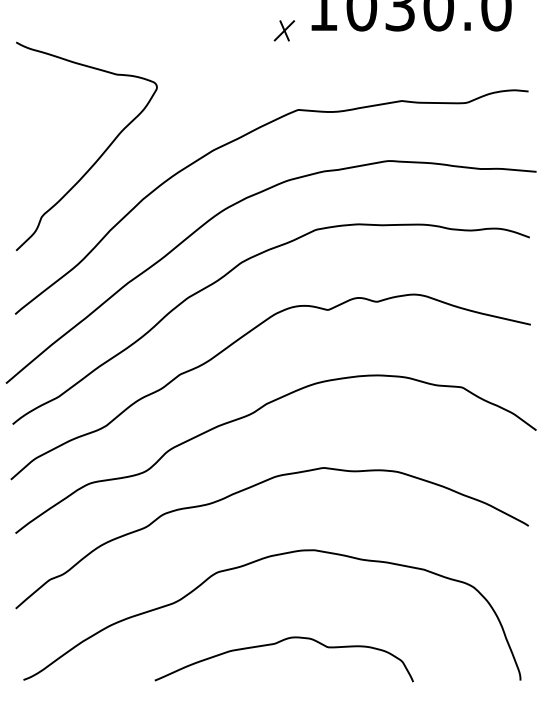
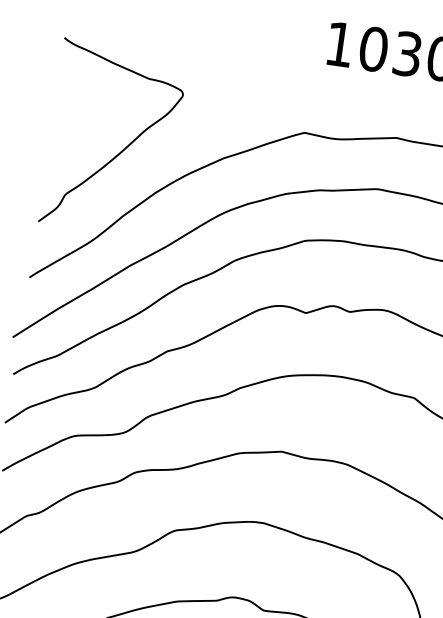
part: (284, 30) -> (302, 61), removed

